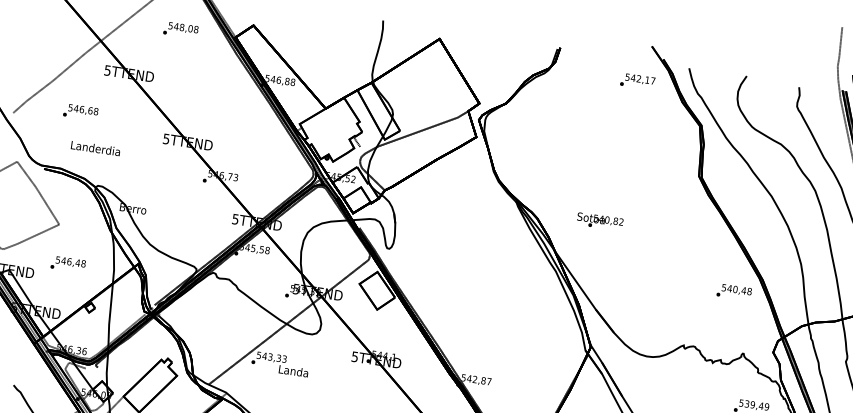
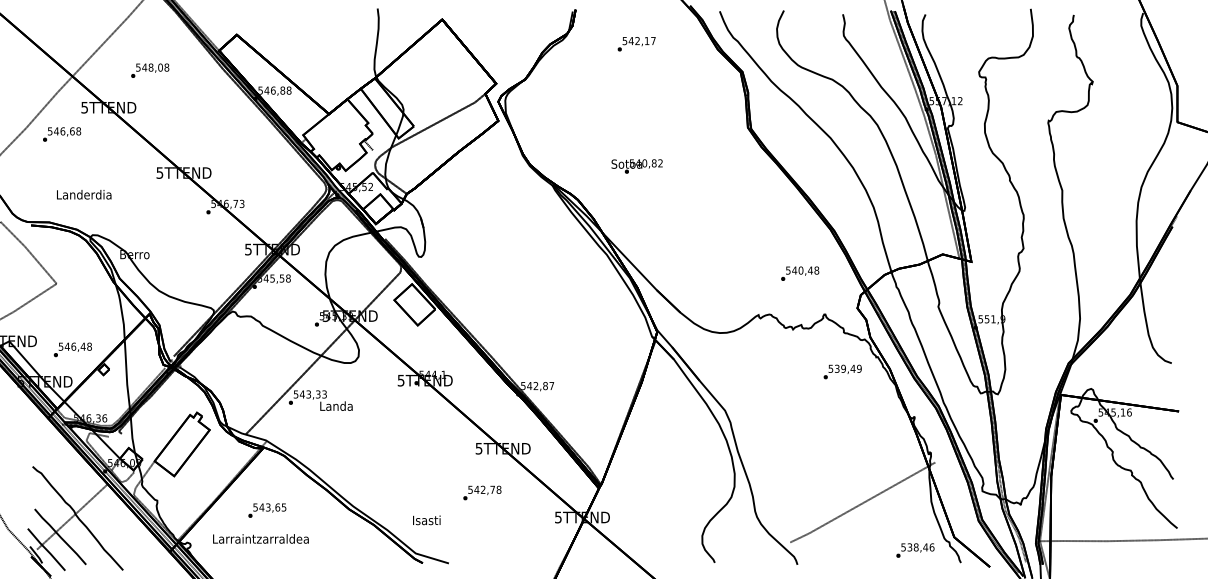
text: (181, 30) -> (150, 70), moved
text: (637, 81) -> (636, 44), moved
text: (81, 112) -> (62, 134), moved
text: (599, 221) -> (636, 166), moved
text: (67, 264) -> (72, 349), moved
text: (734, 292) -> (800, 273), moved

